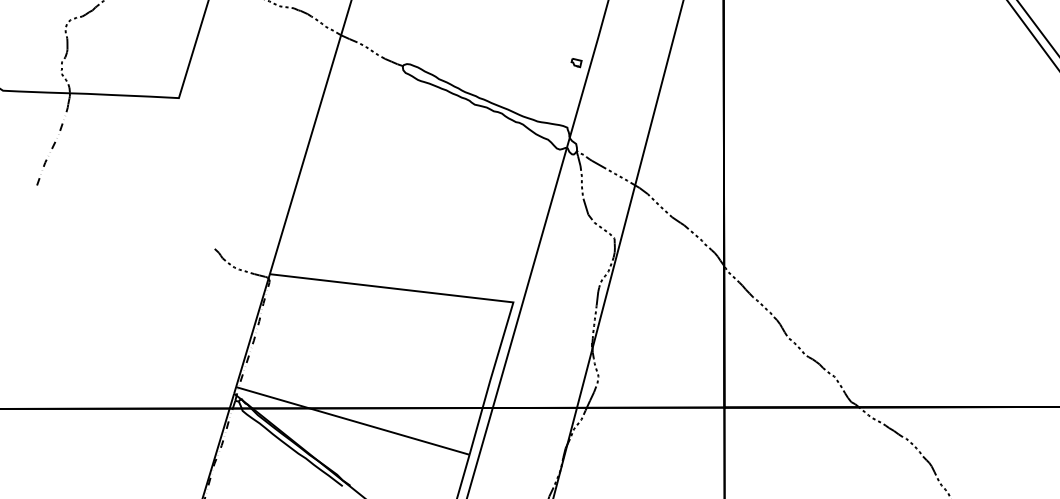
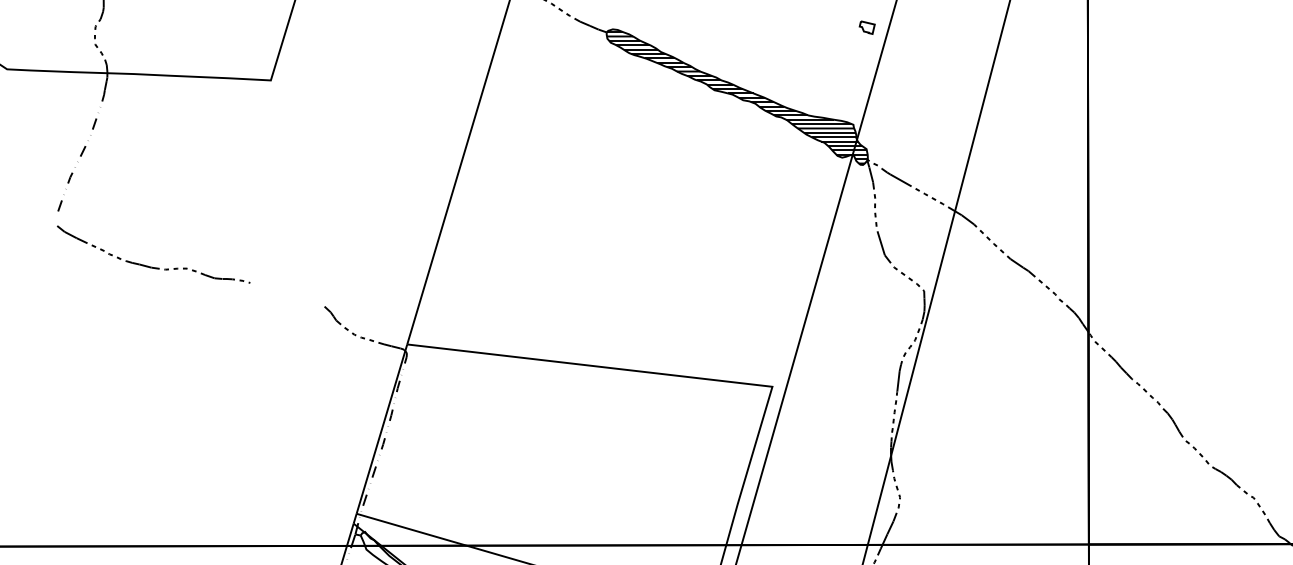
hatch: (490, 109) -> (738, 97), added
curve: (98, 221) -> (150, 265), added

